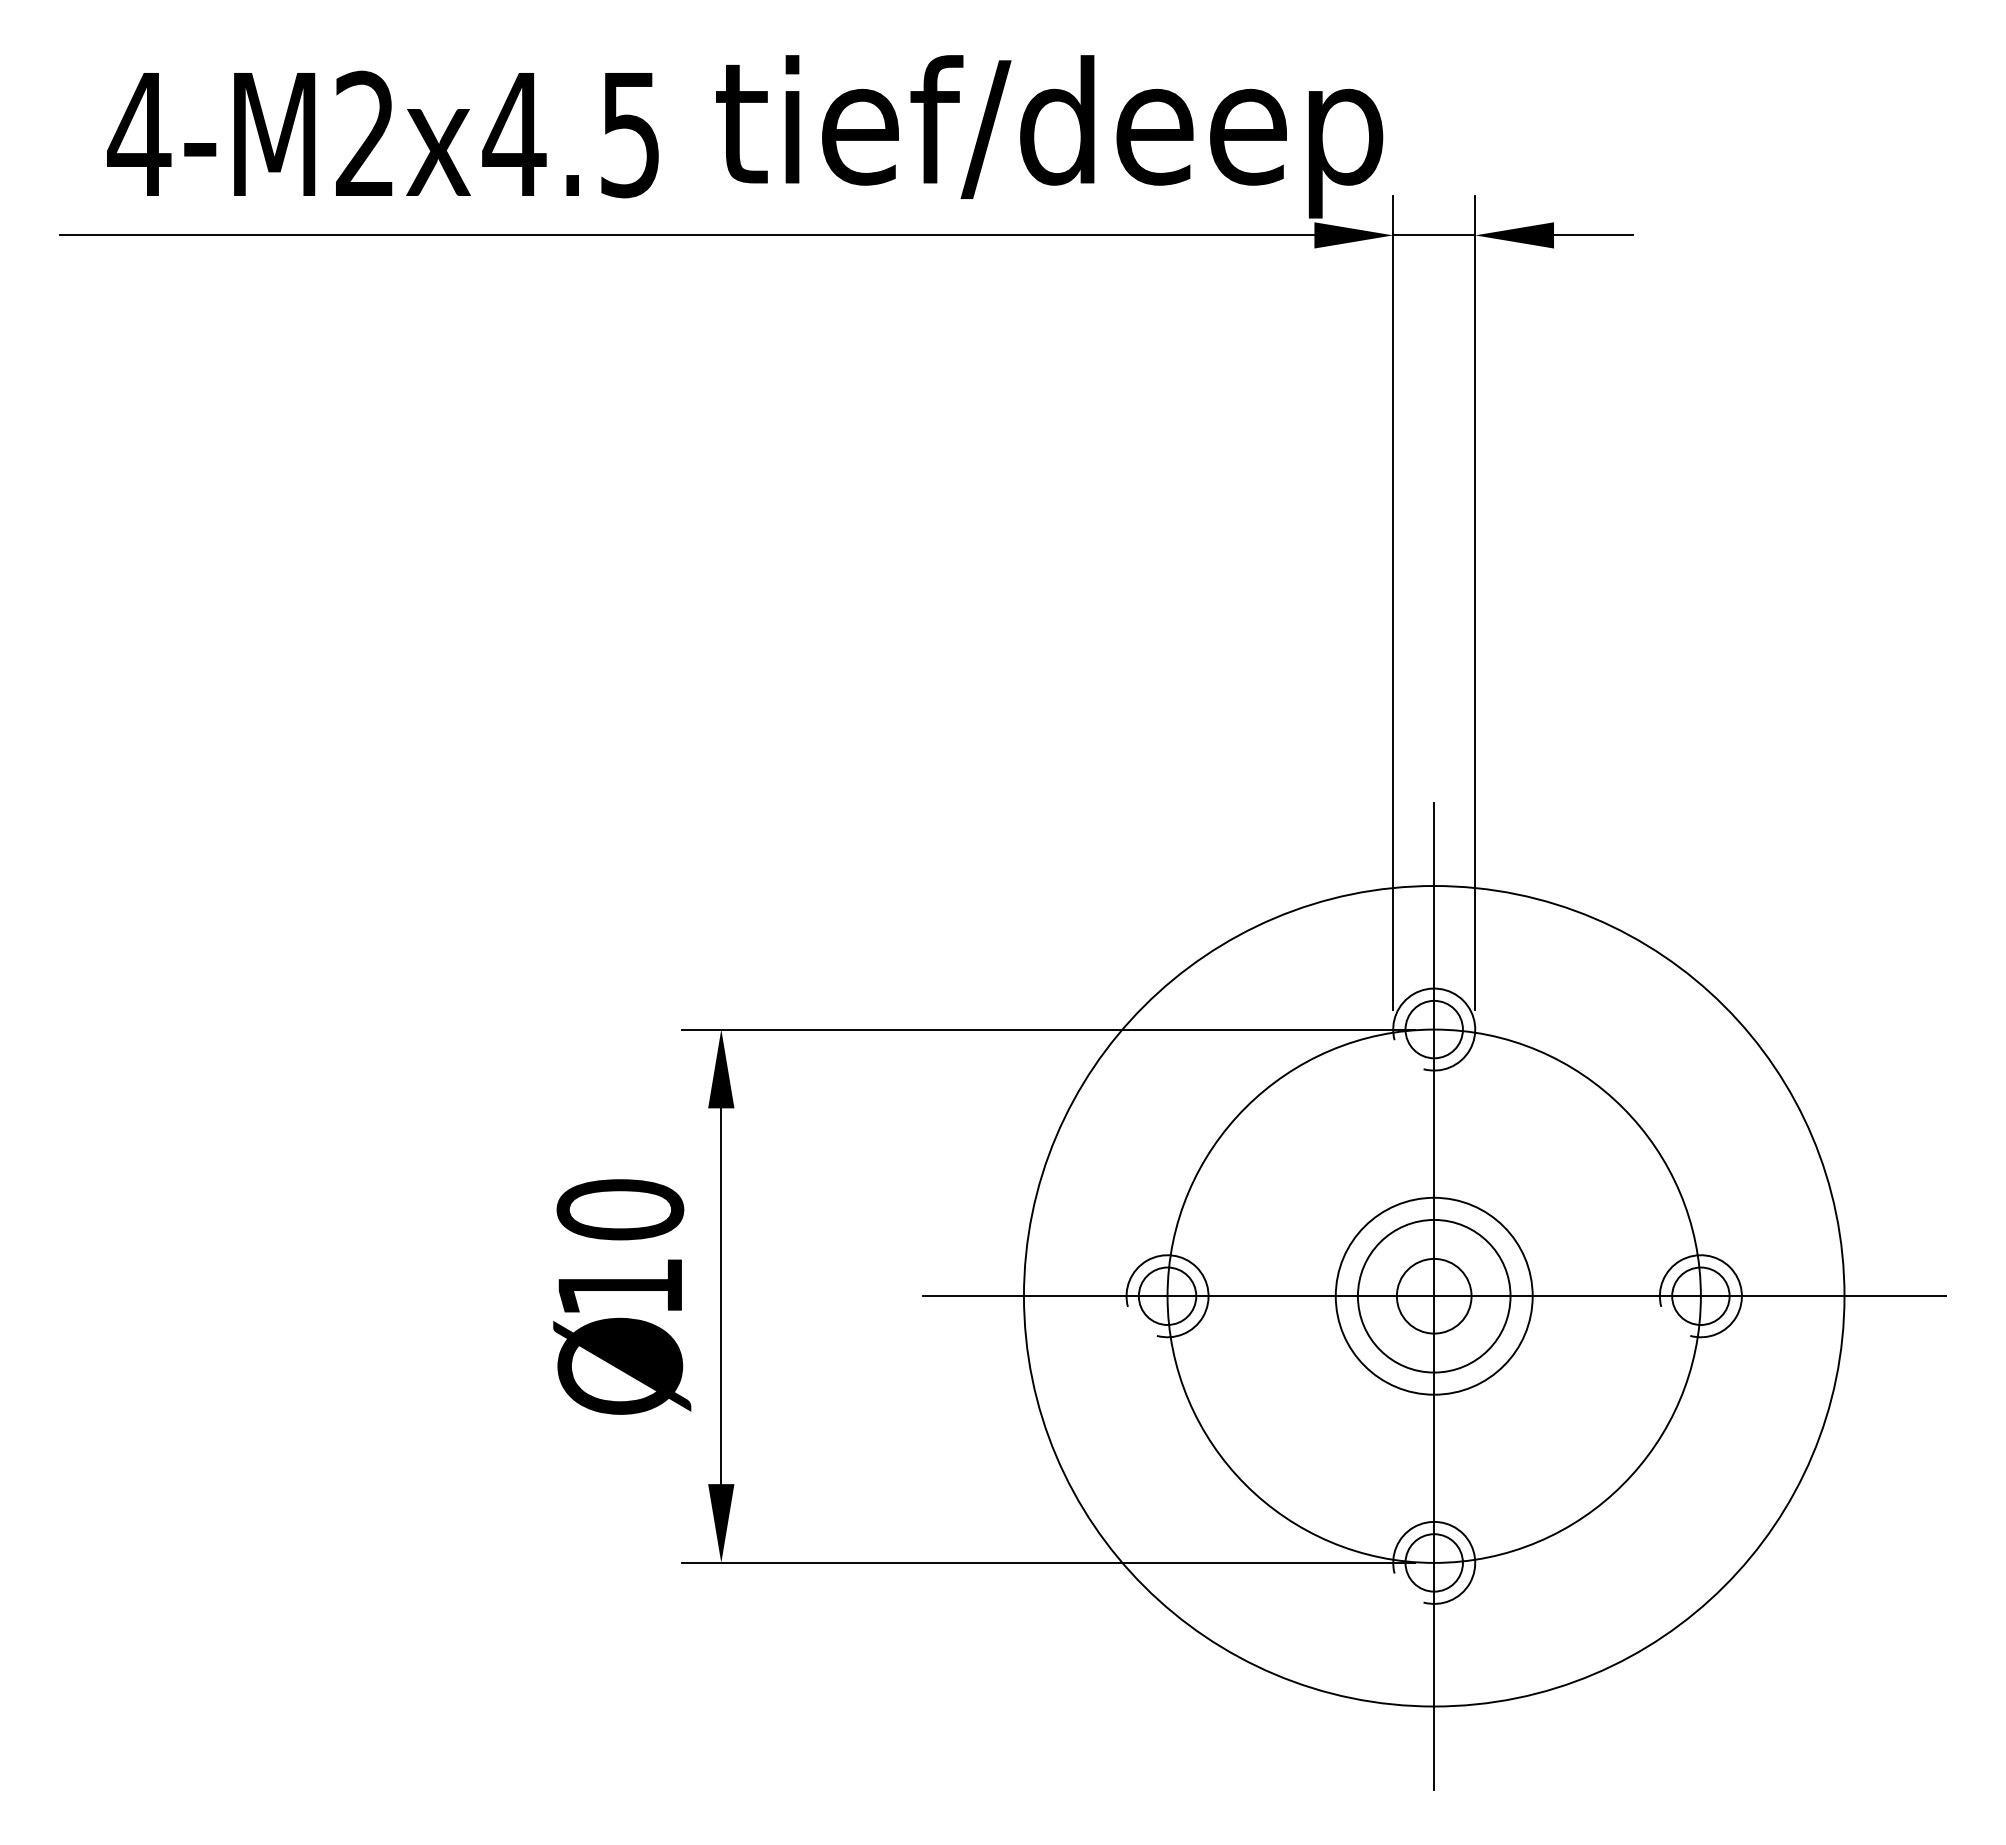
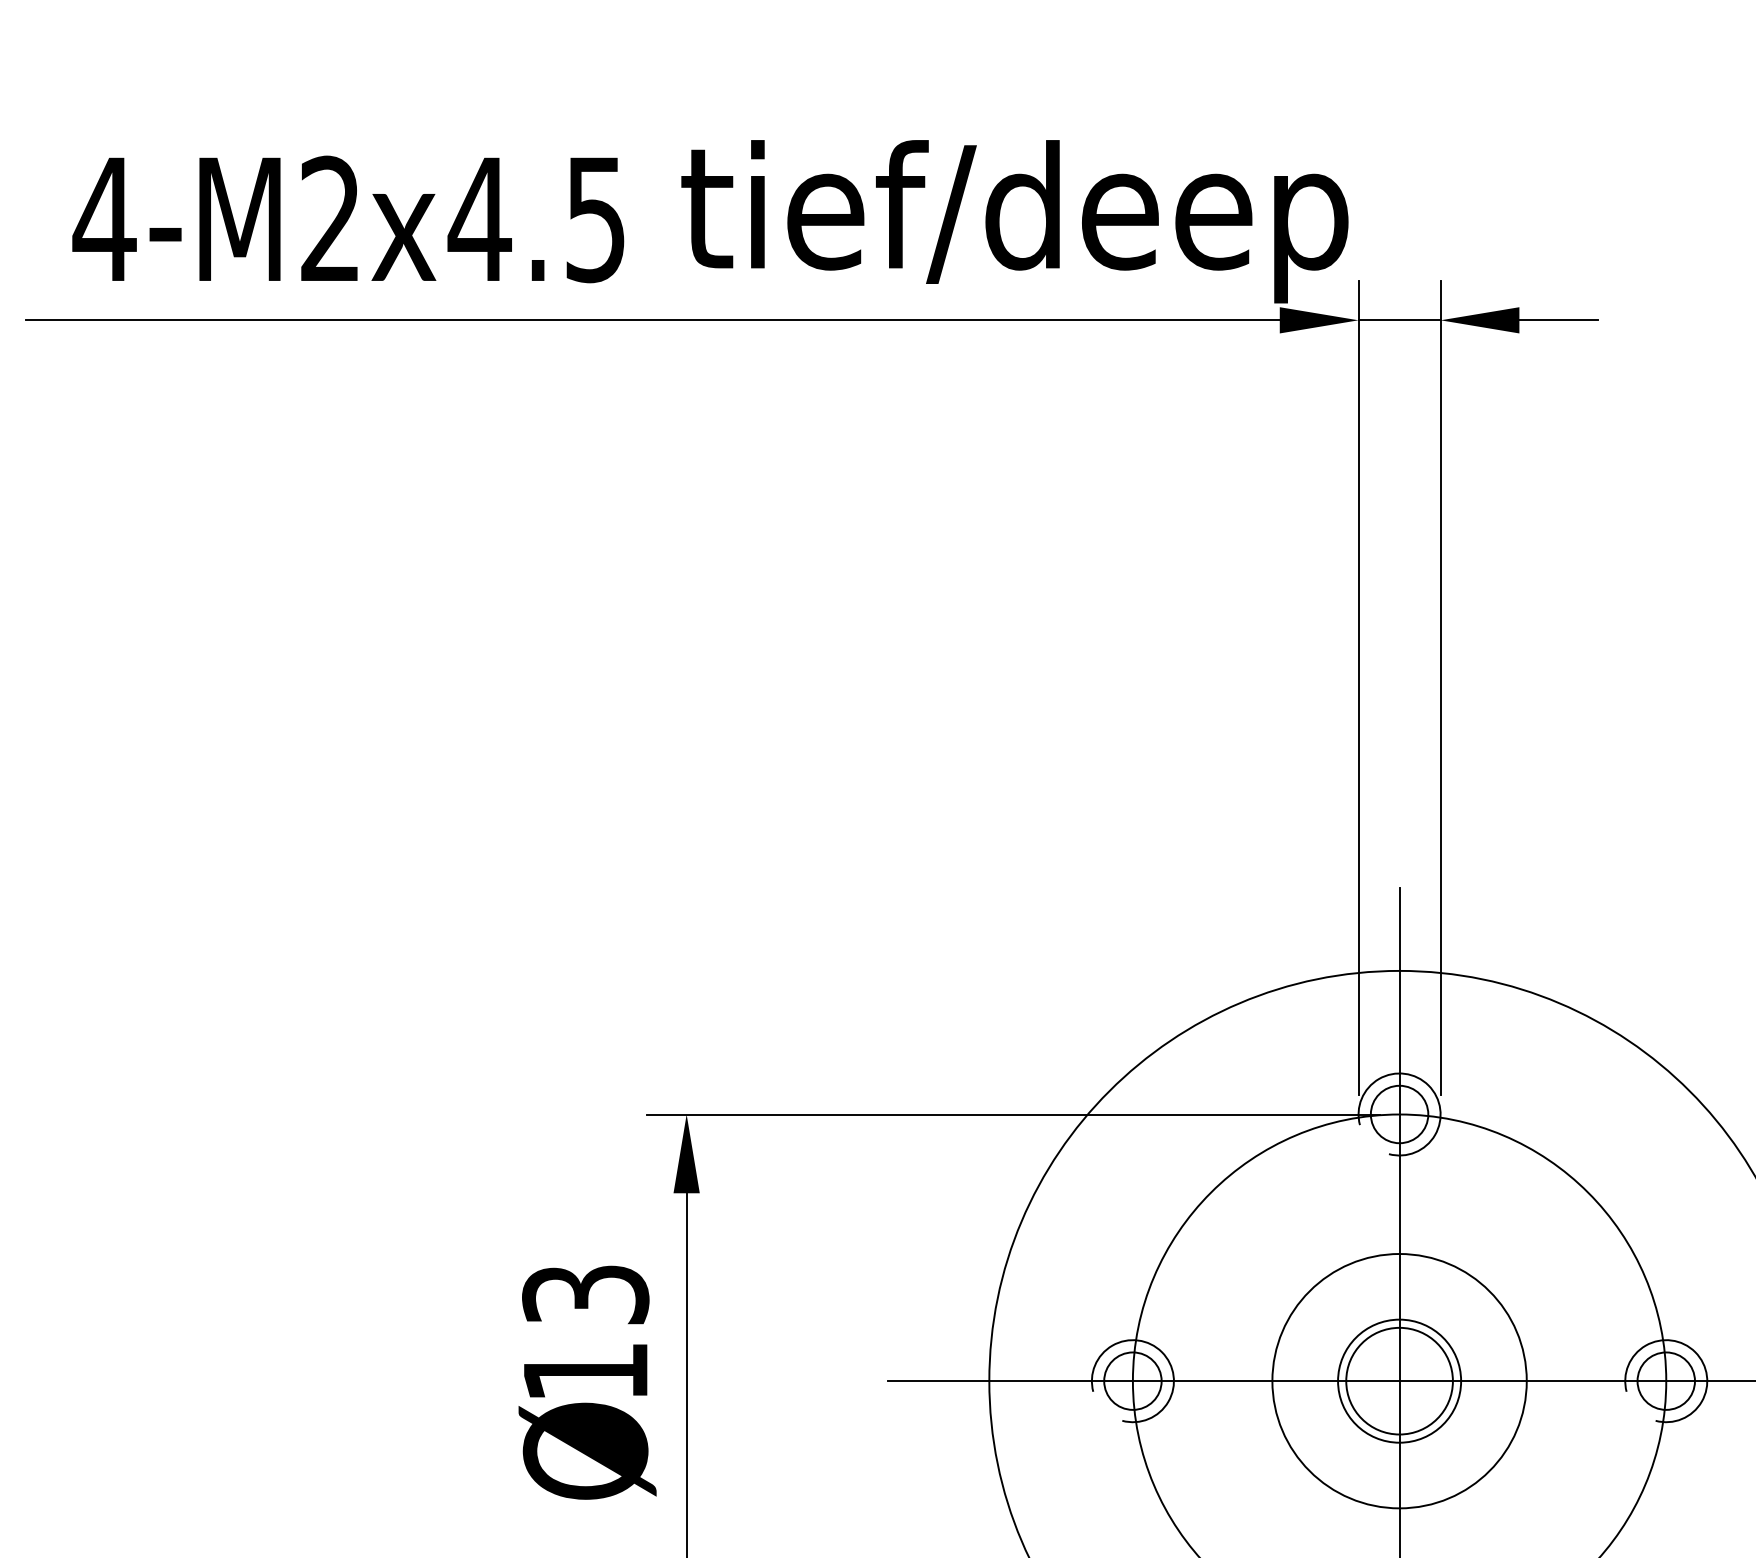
text: (620, 1209) -> (585, 1294), 10 -> 13
circle: (1433, 1295) -> (1398, 1380), size x0.62
circle: (1433, 1295) -> (1398, 1380), size x1.43
circle: (1434, 1296) -> (1399, 1381), size x1.67

